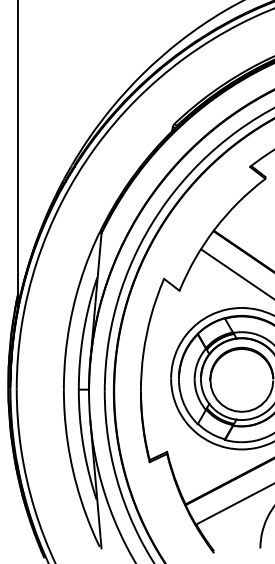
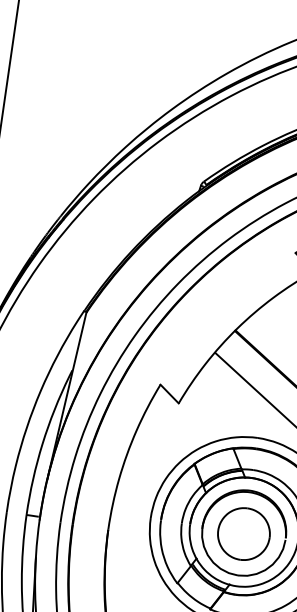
part: (241, 380) -> (243, 533), added

